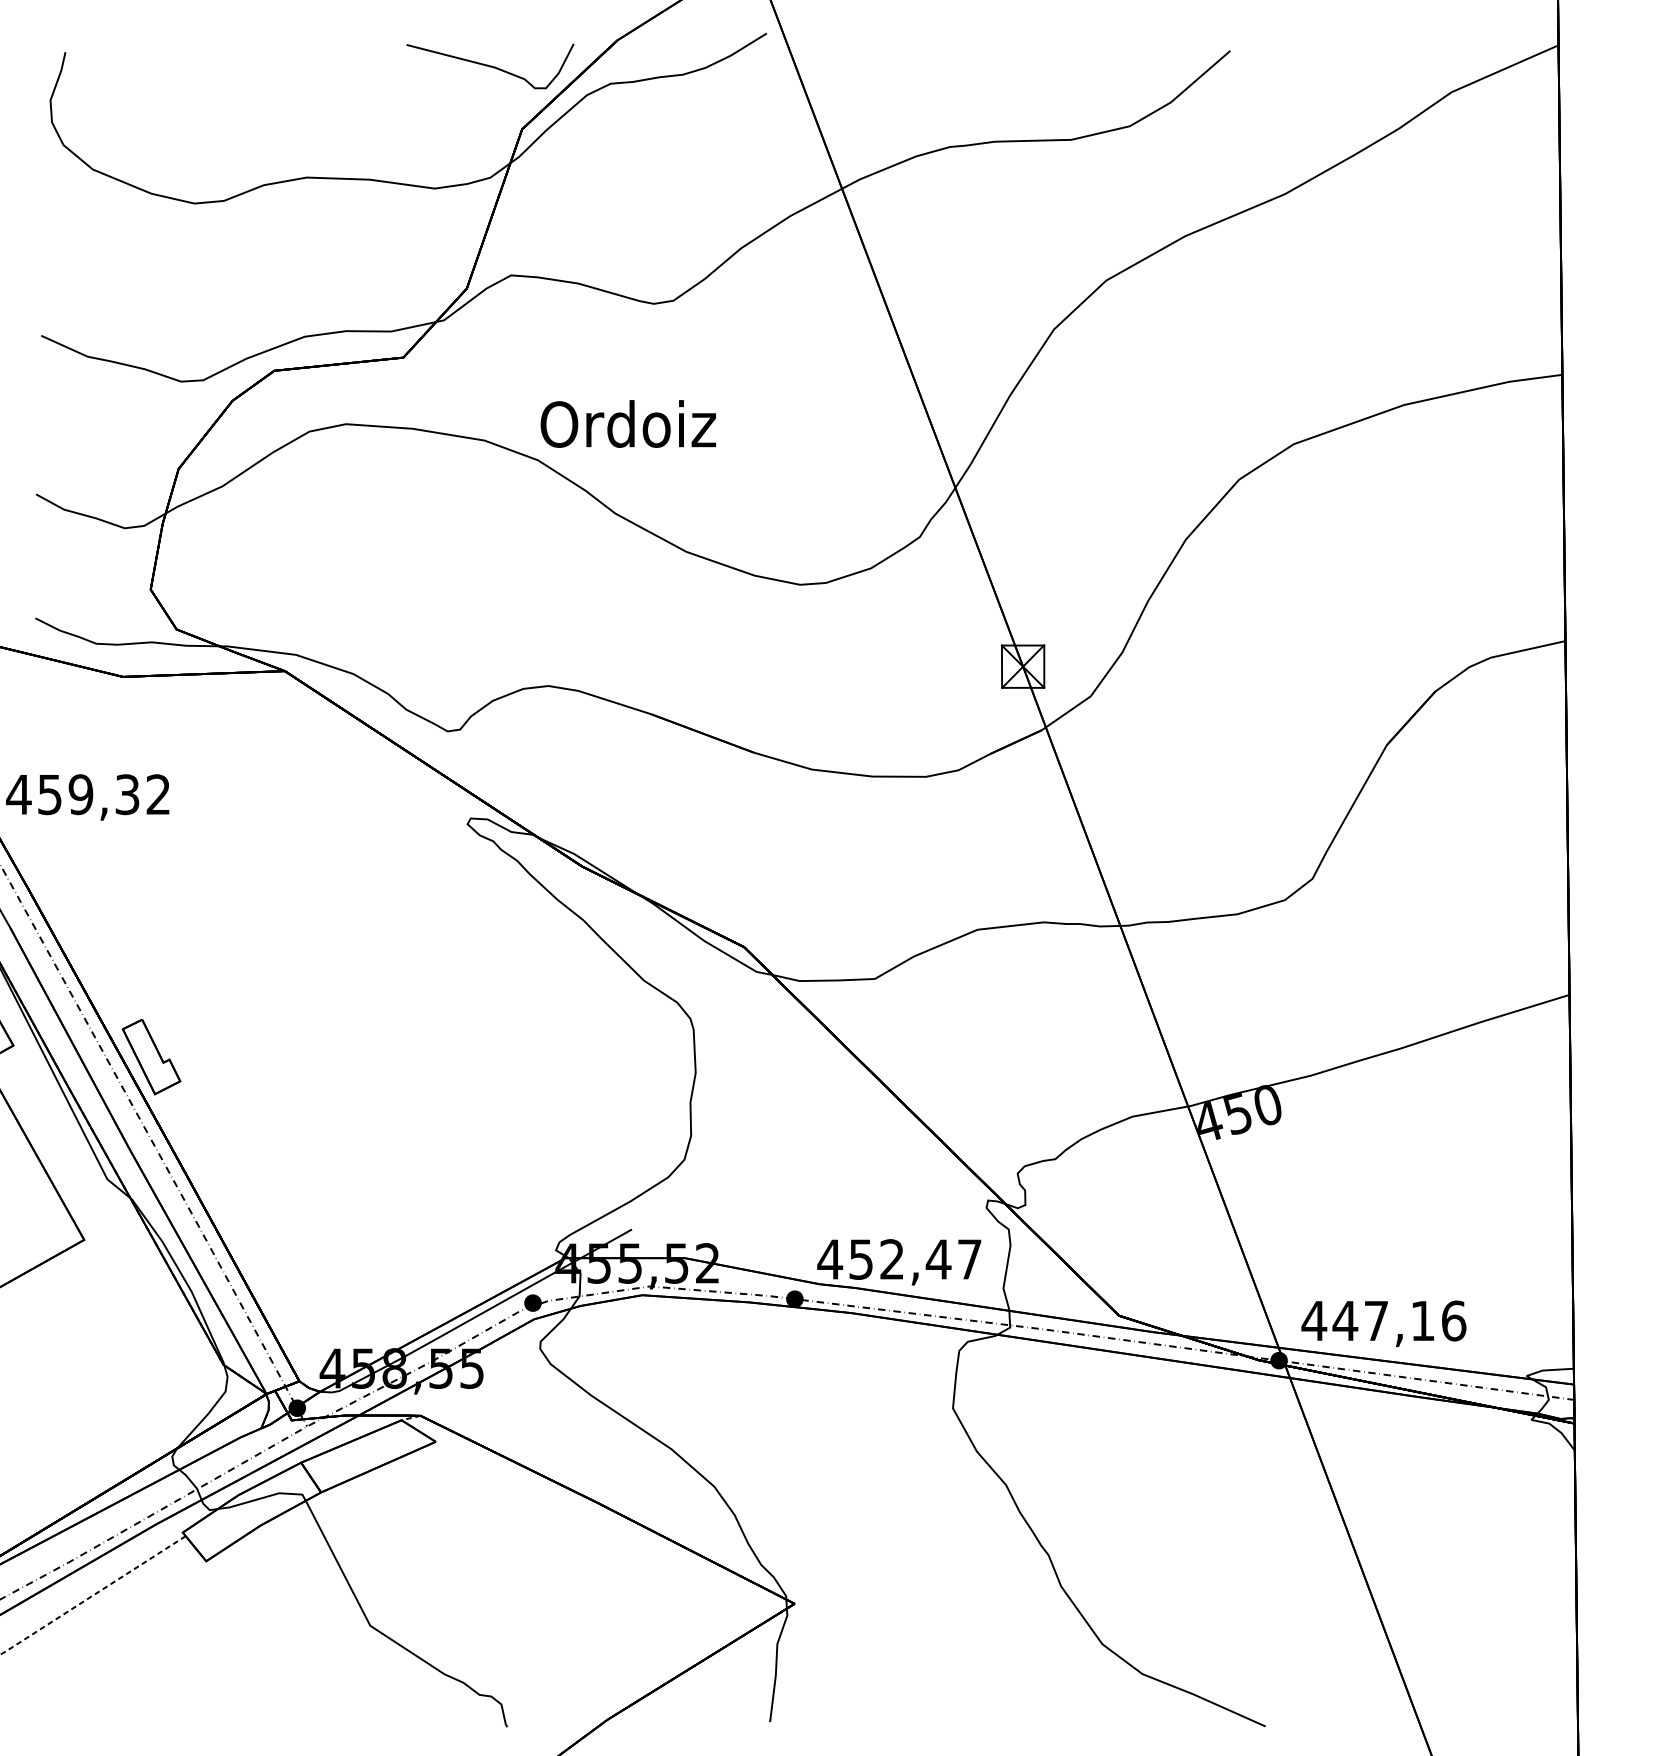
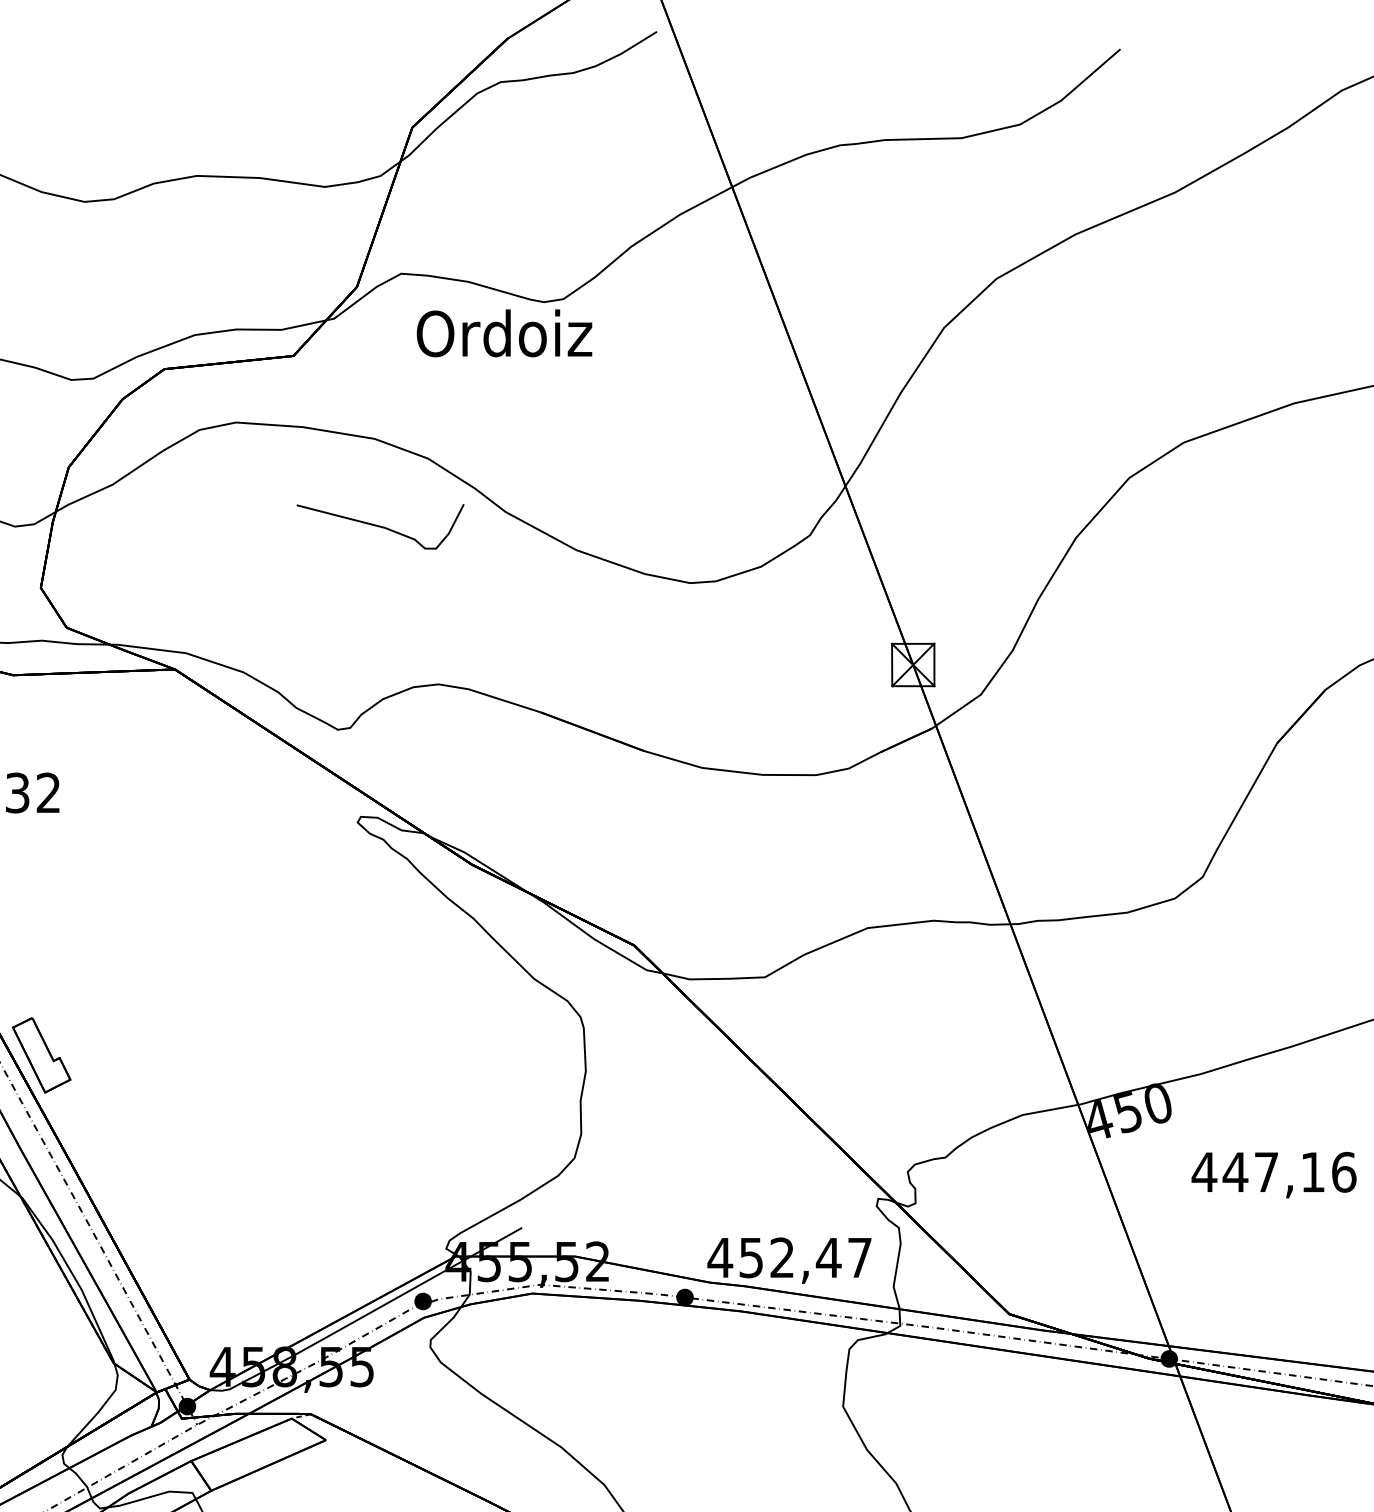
curve: (490, 66) -> (380, 526), moved
text: (627, 423) -> (503, 332), moved
text: (1383, 1323) -> (1273, 1174), moved

